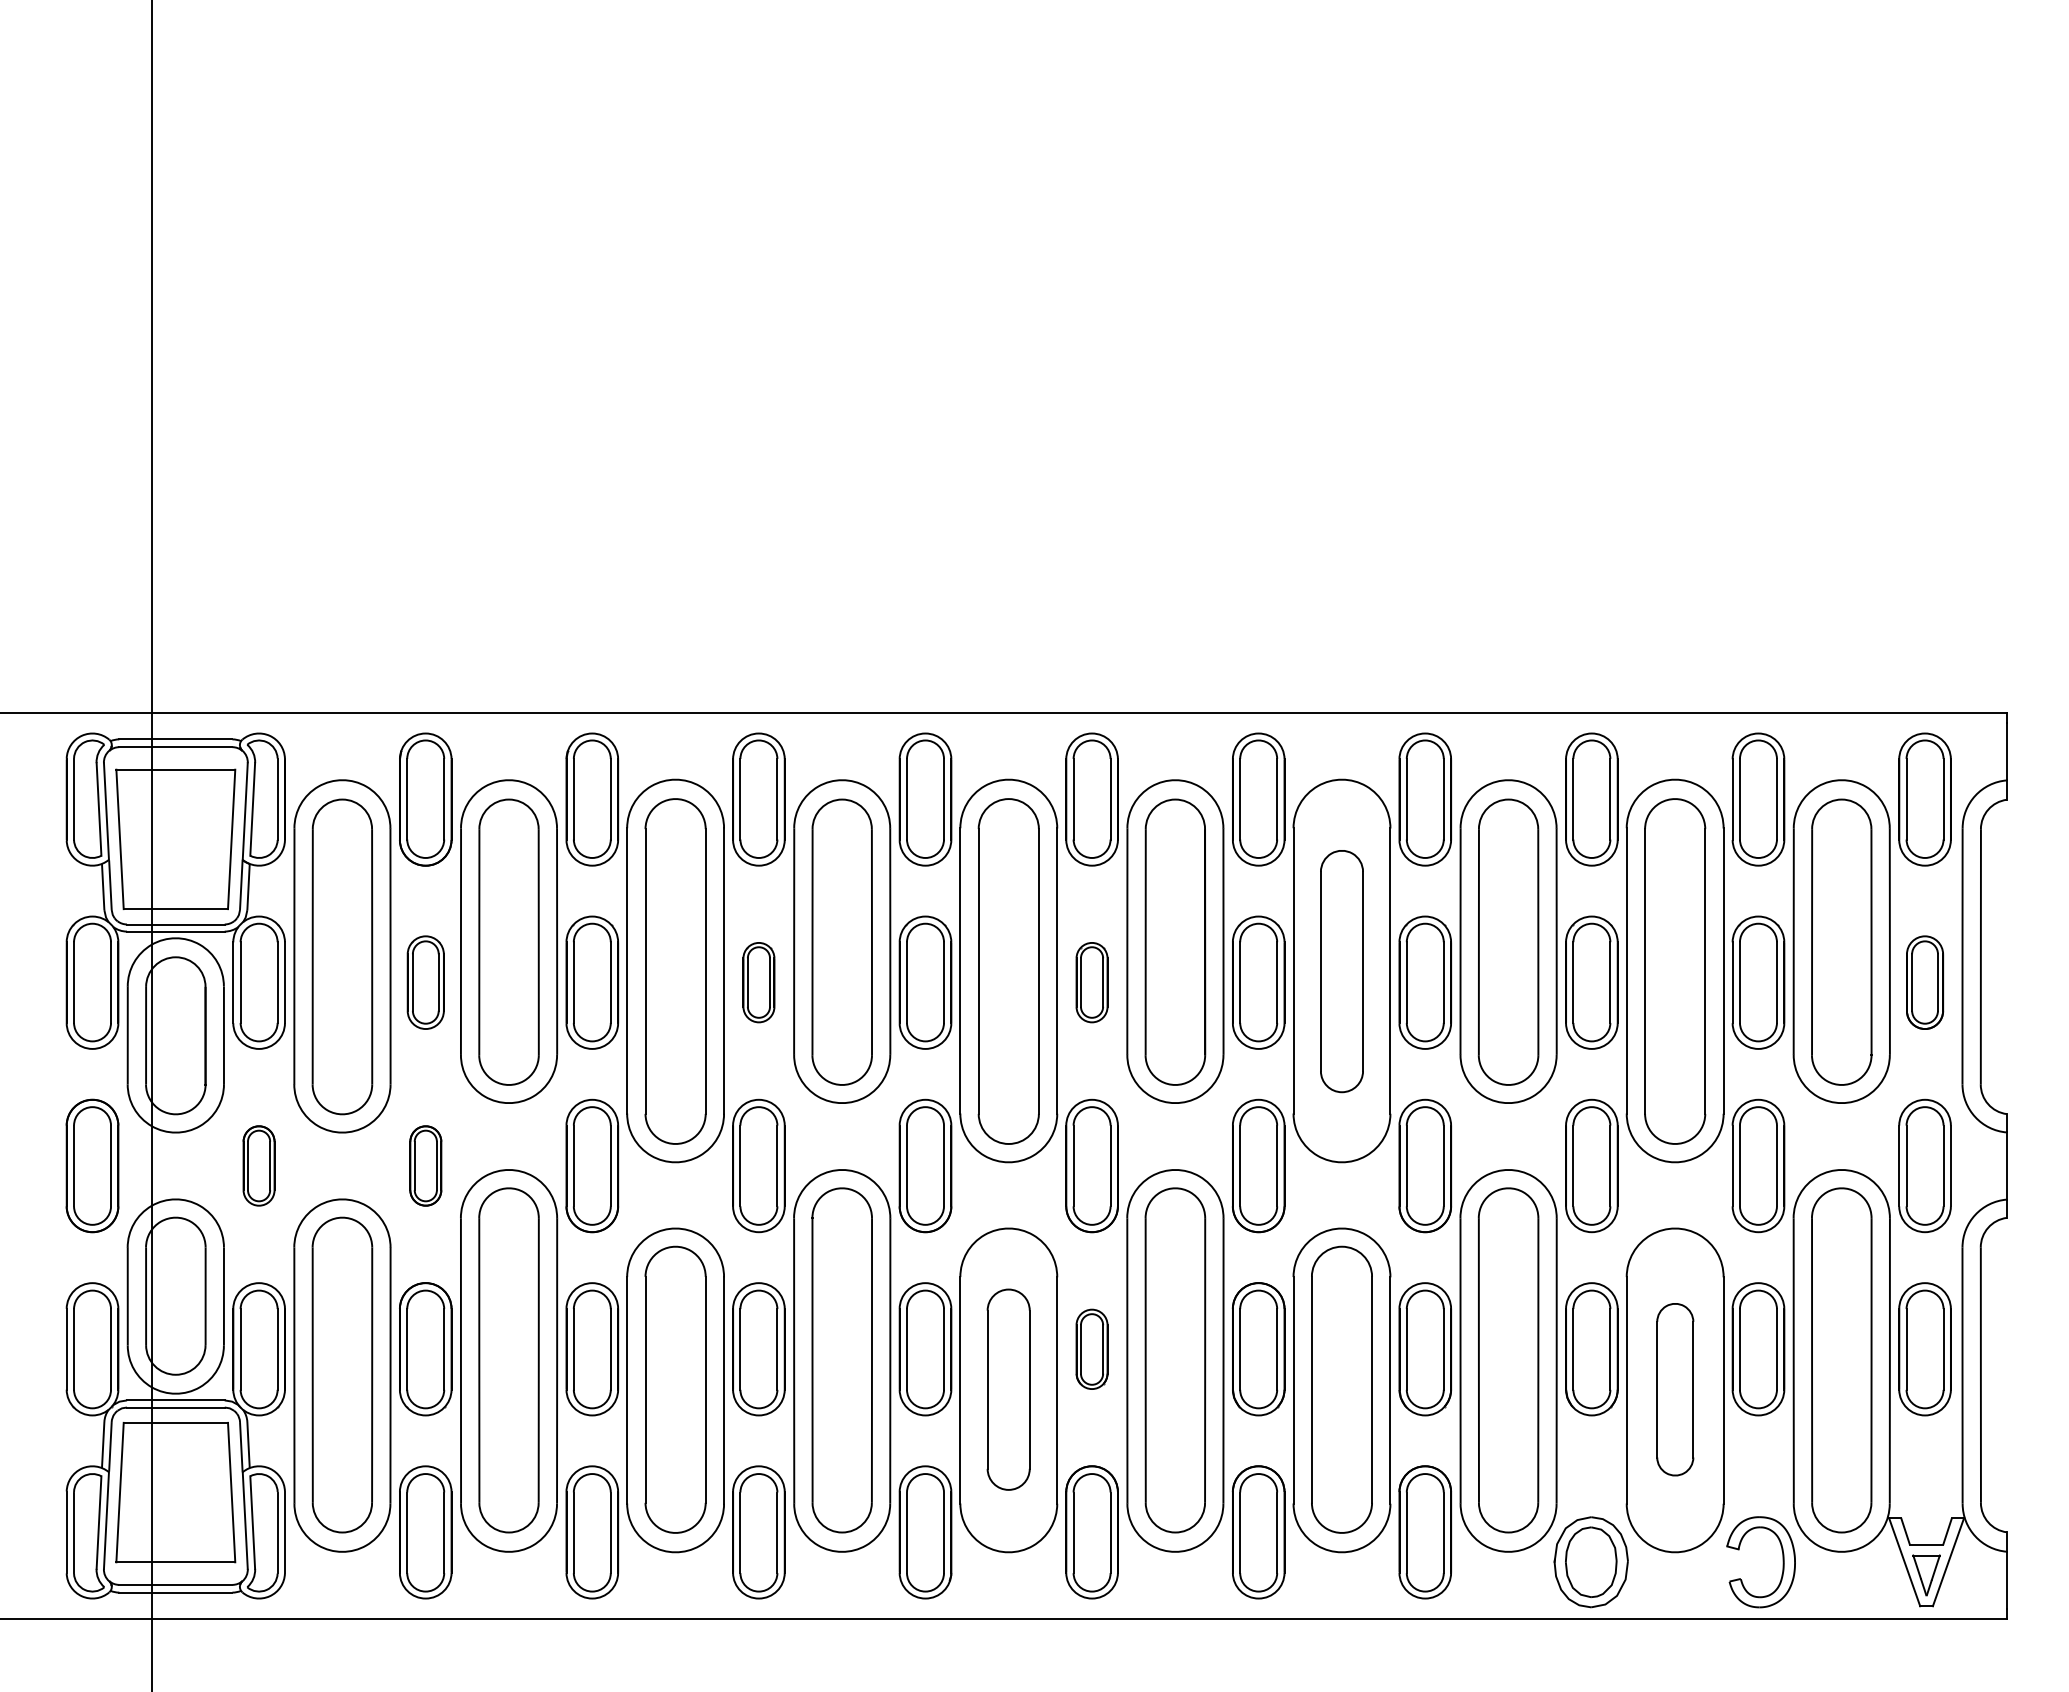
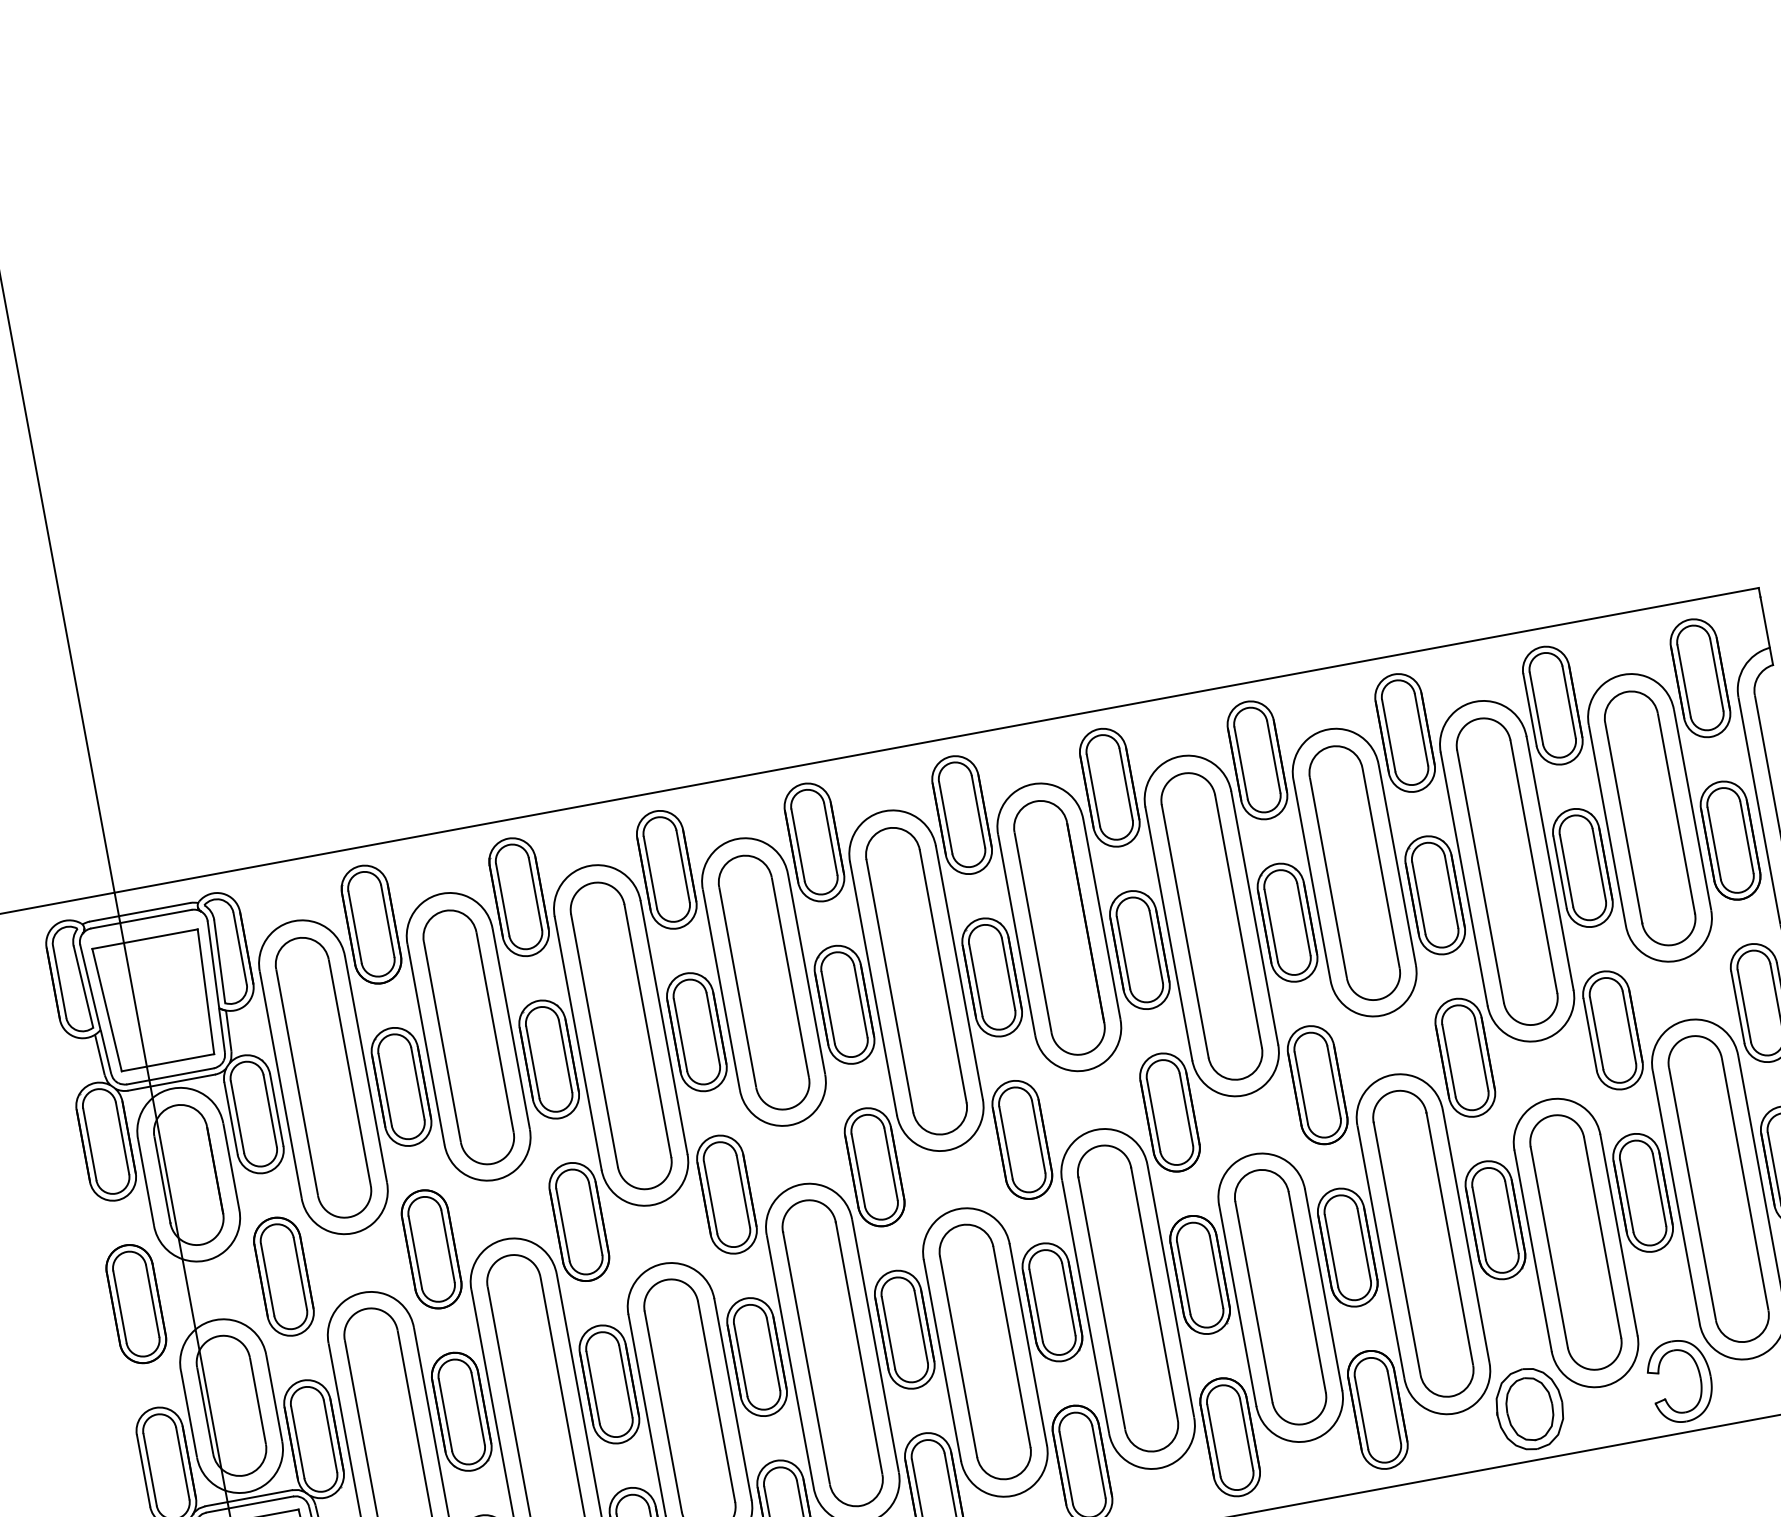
part: (1341, 971) -> (1211, 926), size x1.43
part: (425, 982) -> (401, 1086), size x1.43
part: (758, 982) -> (696, 1032), size x1.67
part: (1091, 982) -> (991, 977), size x1.67
part: (1924, 982) -> (1730, 840), size x1.43
part: (258, 1165) -> (283, 1276), size x1.67
part: (425, 1165) -> (431, 1248), size x1.67
part: (1091, 1349) -> (1051, 1302), size x1.67
part: (1008, 1389) -> (984, 1351), size x1.43
part: (1675, 1389) -> (1576, 1242), size x1.67

